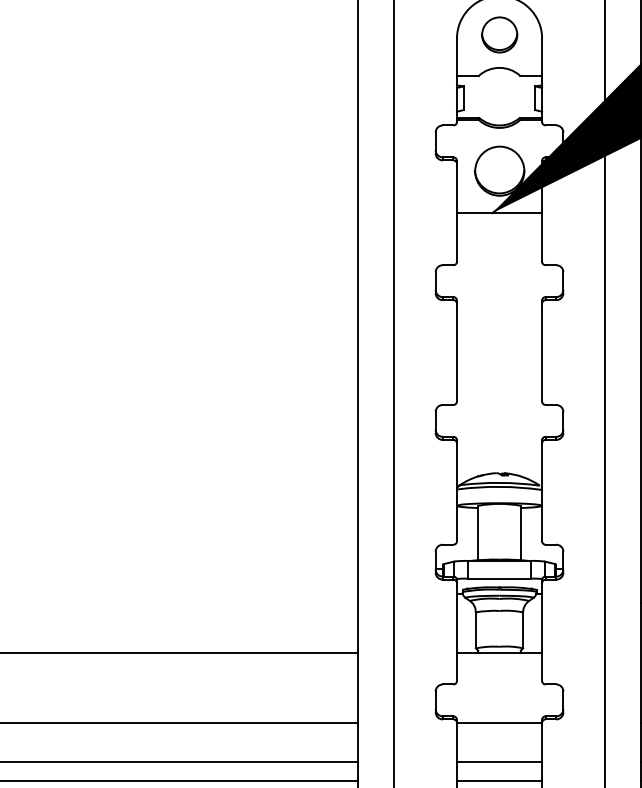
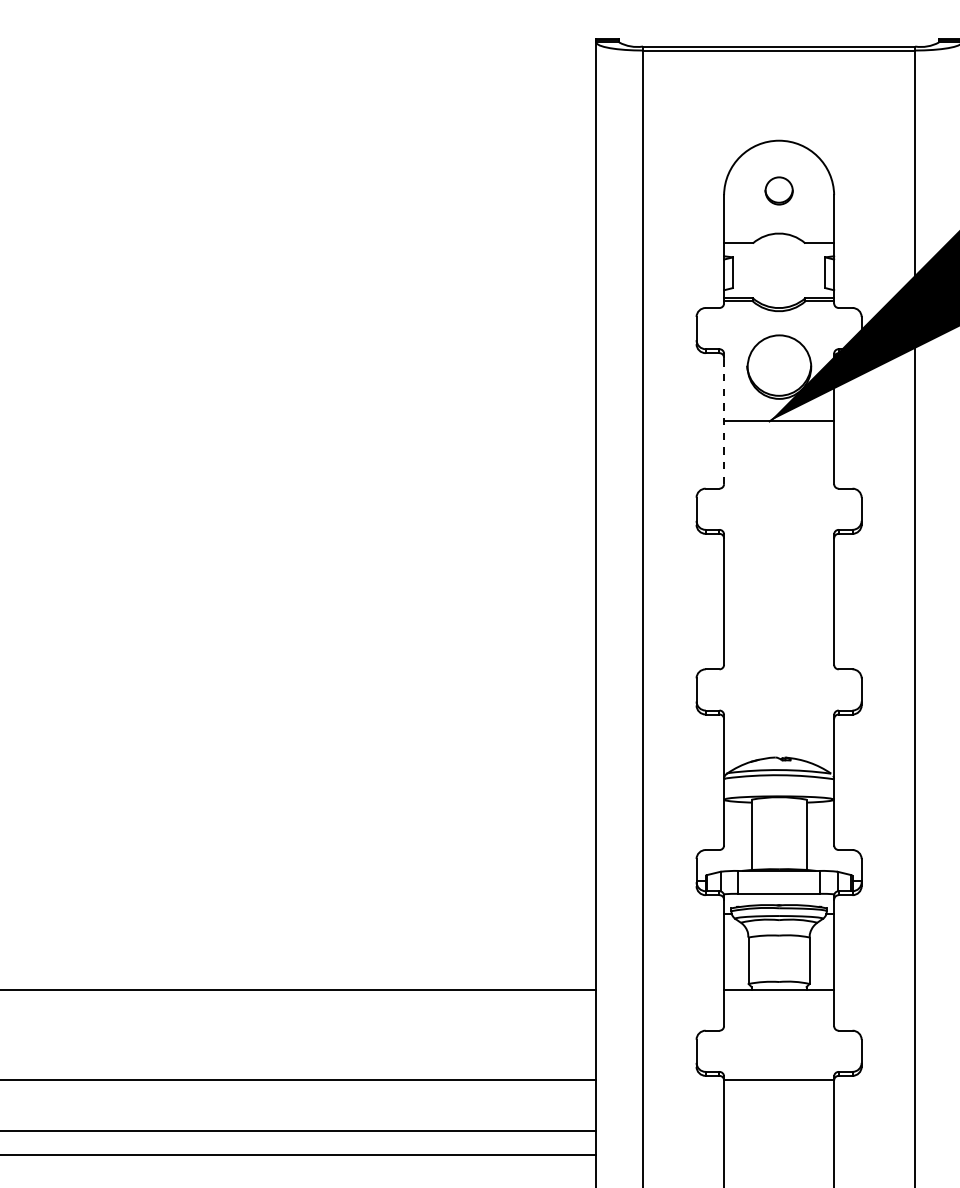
part: (499, 34) -> (778, 190), size x0.6
line: (457, 212) -> (724, 420), solid -> dashed
line: (499, 762) -> (779, 1131), removed
line: (499, 781) -> (779, 1155), removed

